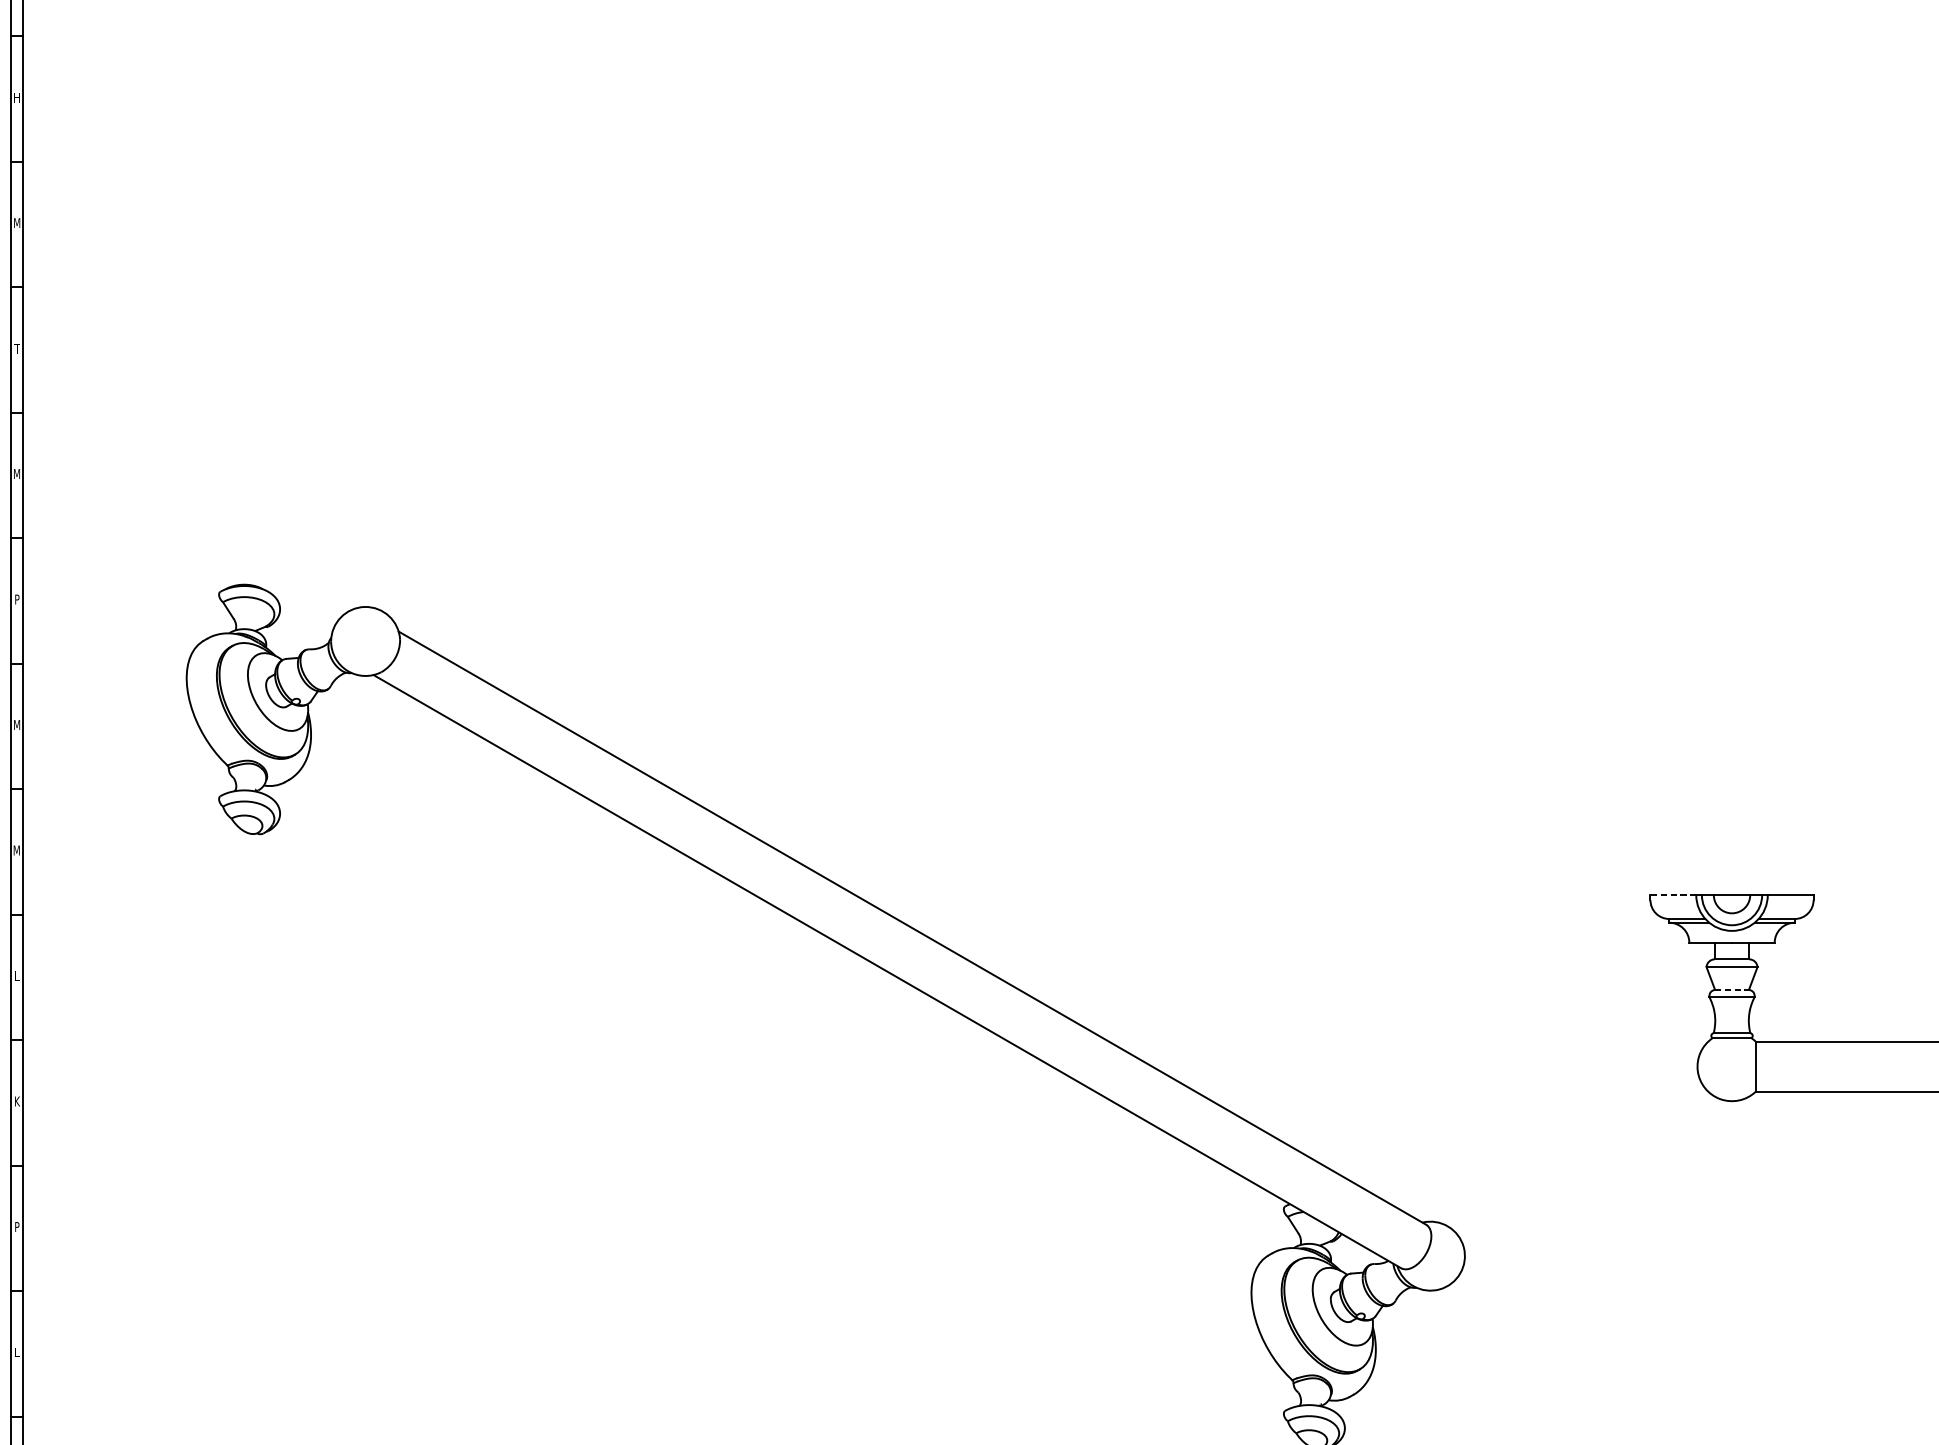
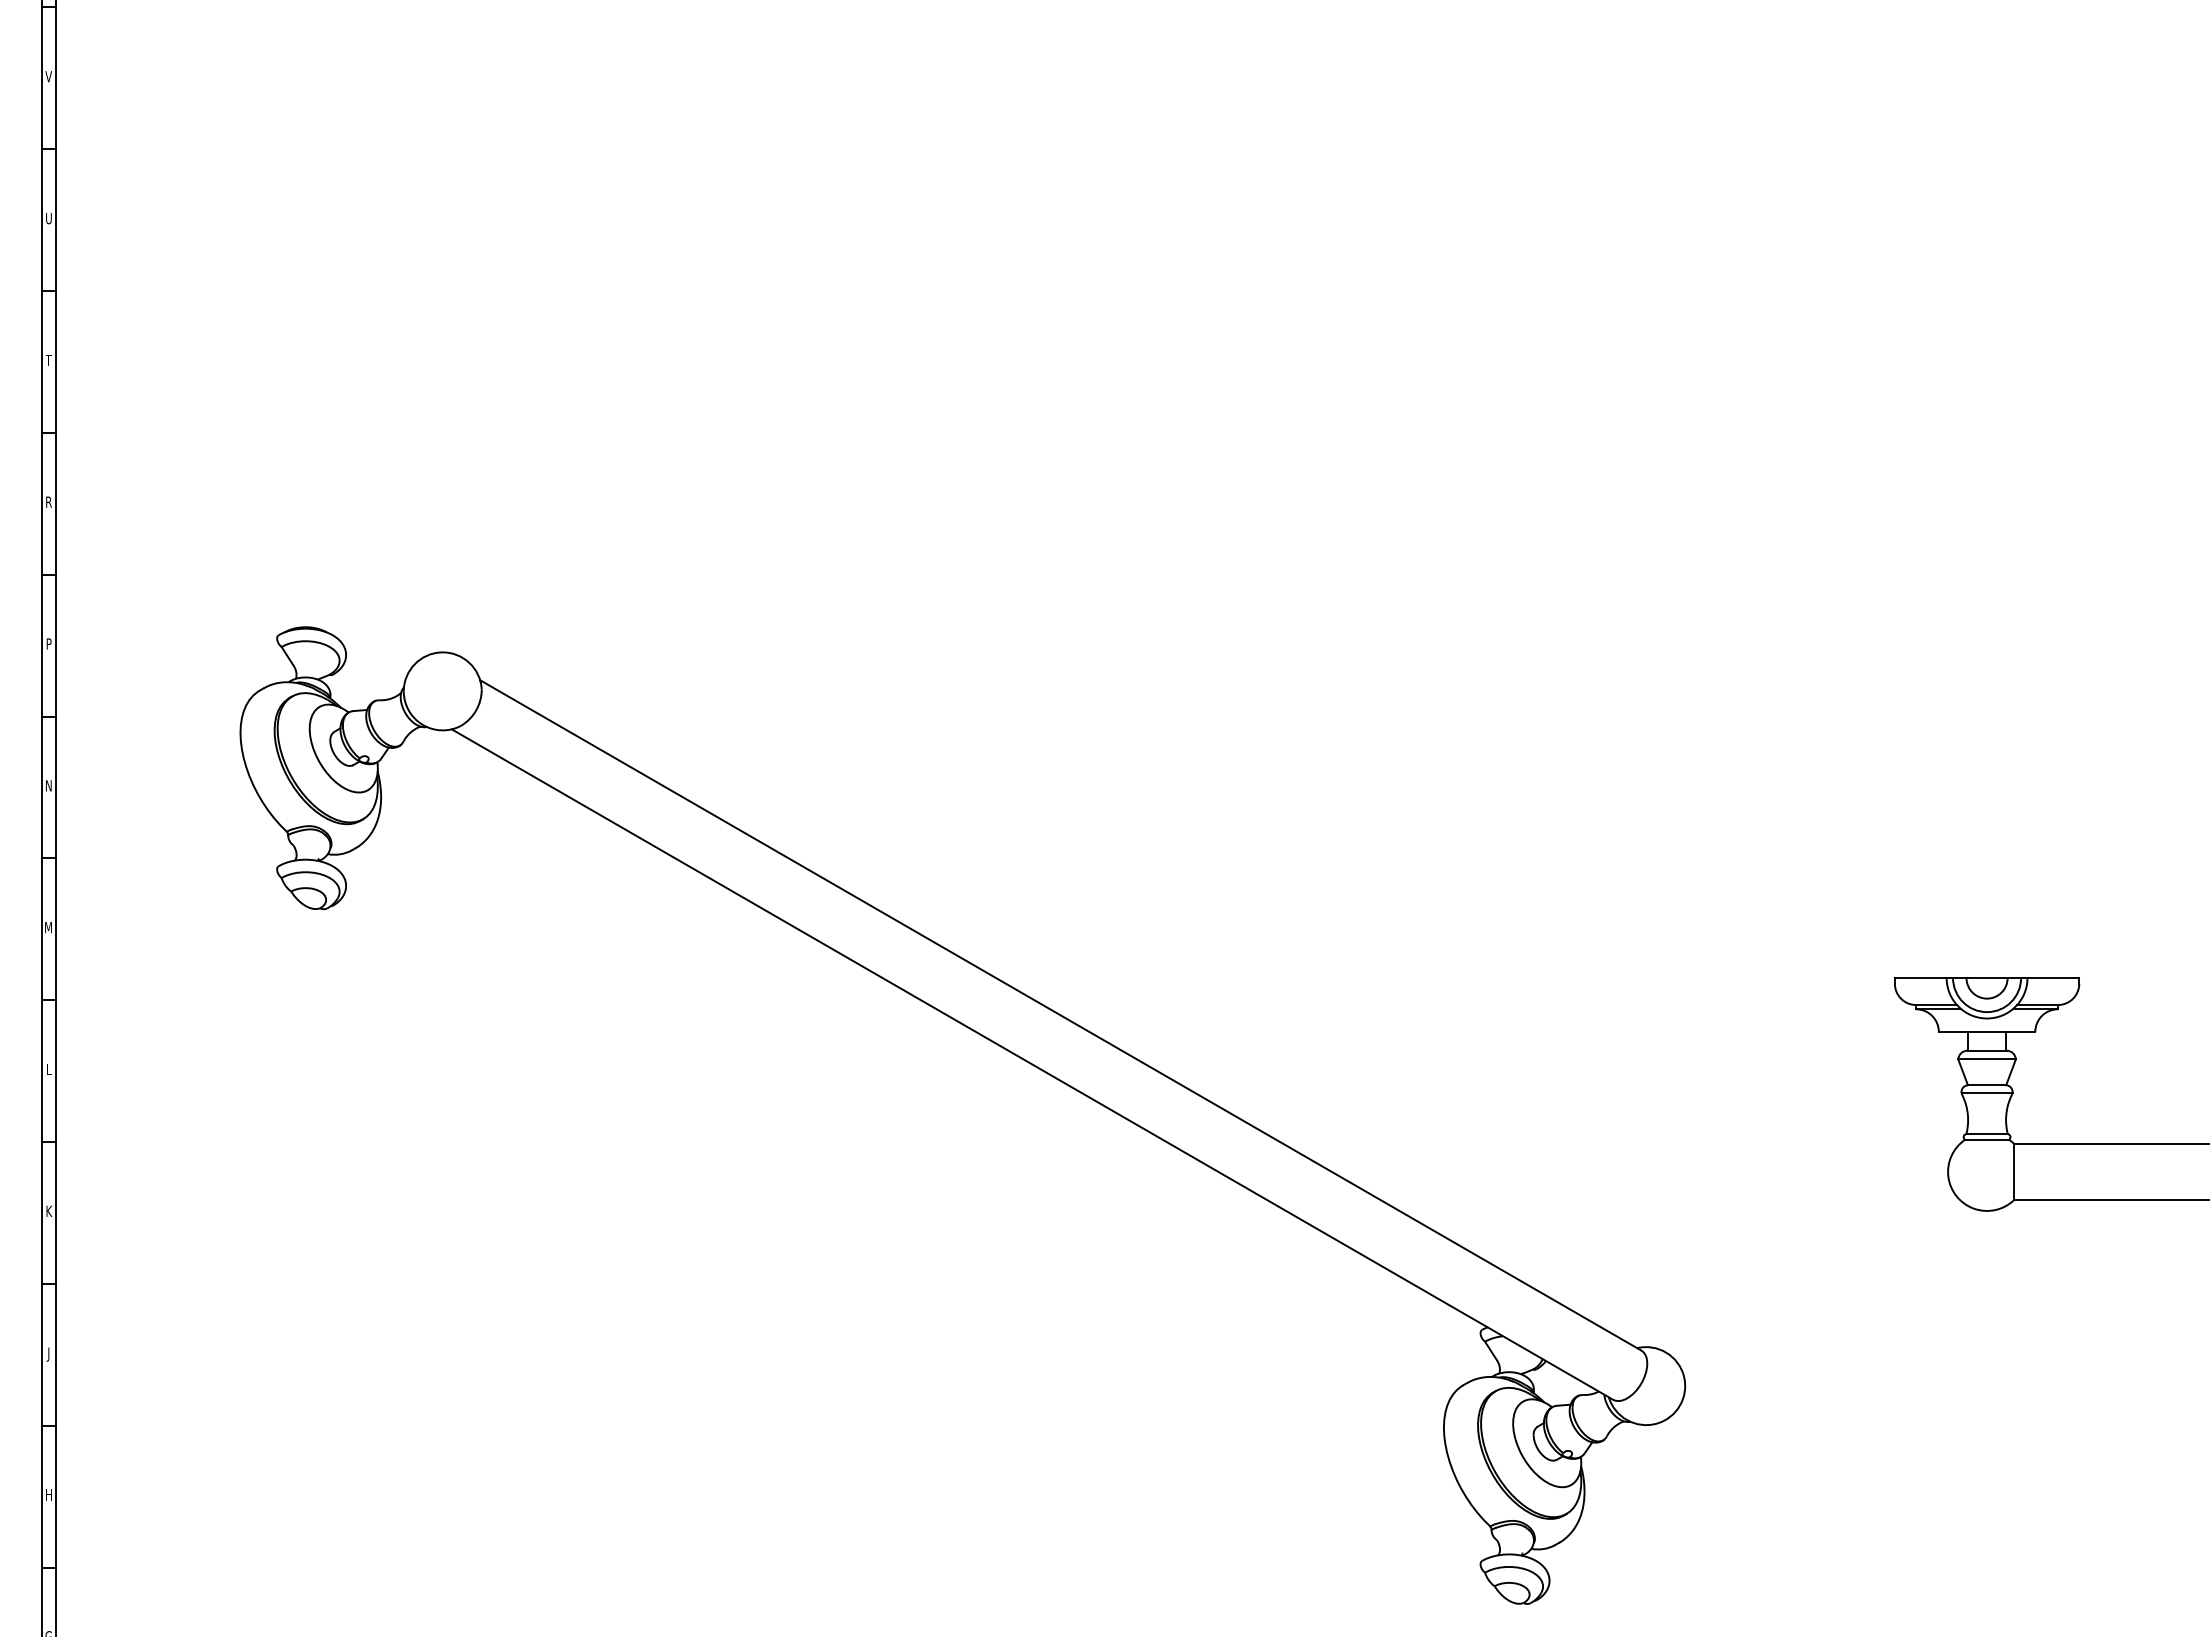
text: (16, 97) -> (48, 76), H -> V
text: (16, 223) -> (48, 218), M -> U
text: (16, 473) -> (48, 501), M -> R
text: (16, 724) -> (48, 785), M -> N
line: (1673, 895) -> (1920, 978), dashed -> solid
line: (1732, 990) -> (1987, 1085), dashed -> solid
text: (16, 1228) -> (48, 1354), P -> J
text: (16, 1352) -> (48, 1494), L -> H

